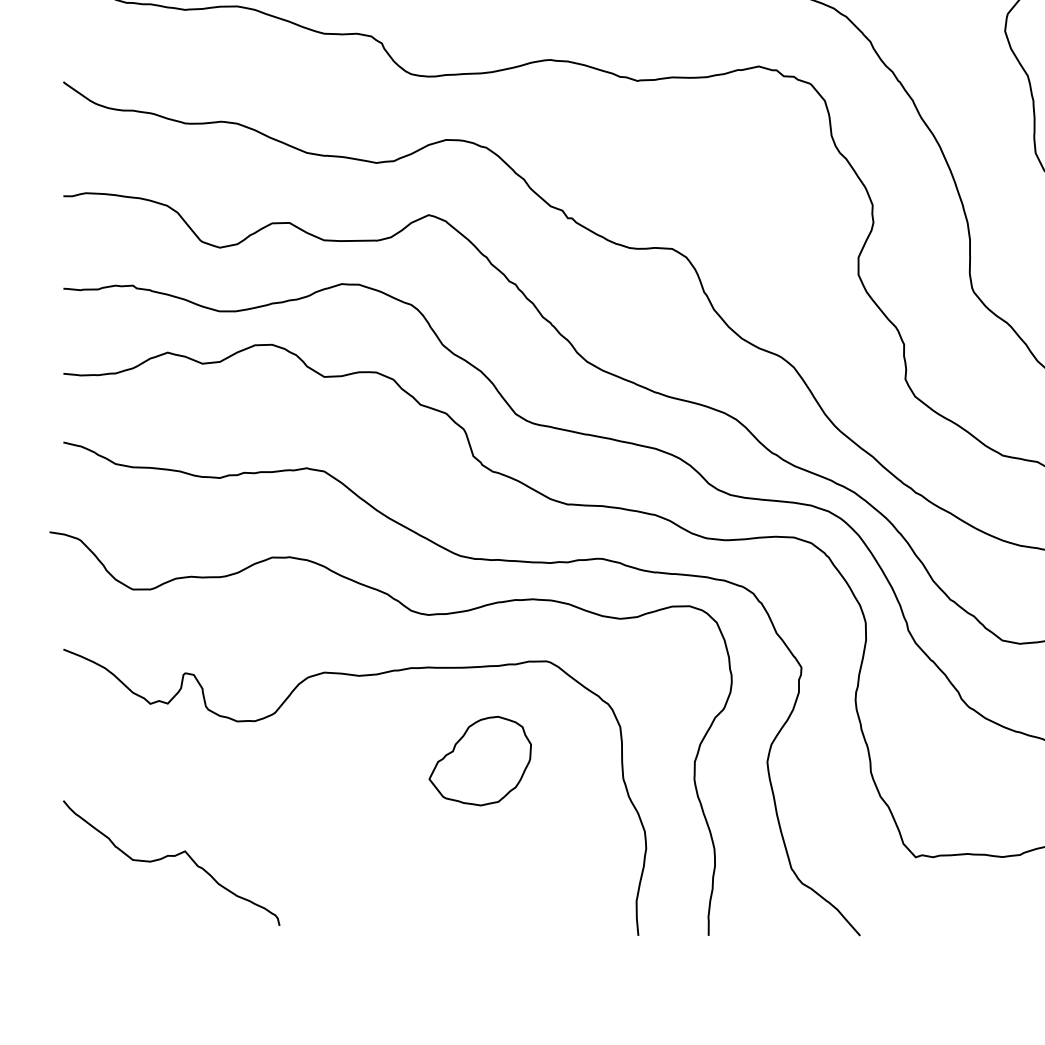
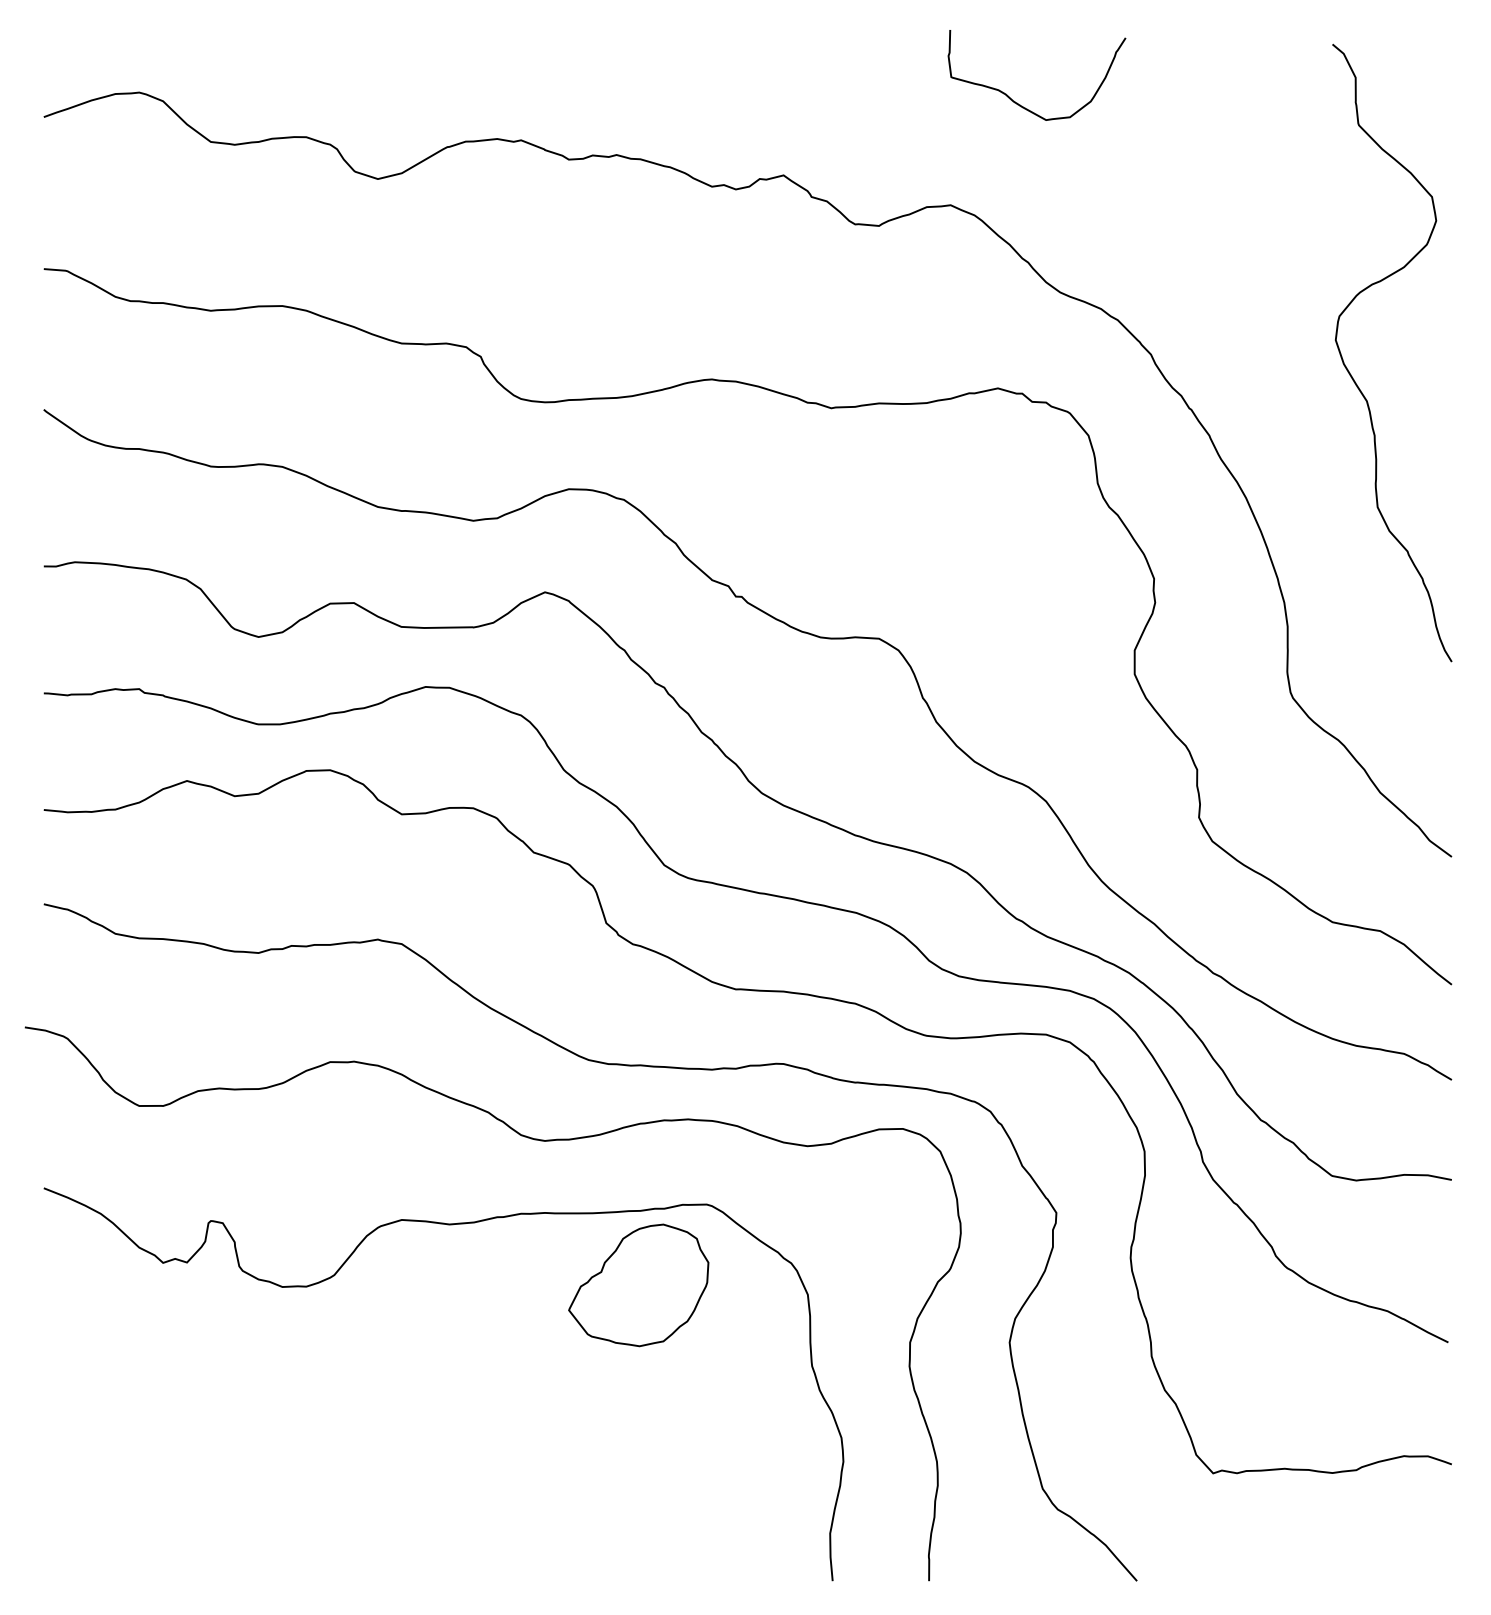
part: (480, 761) -> (638, 1285), moved
curve: (171, 856) -> (192, 1472), removed

